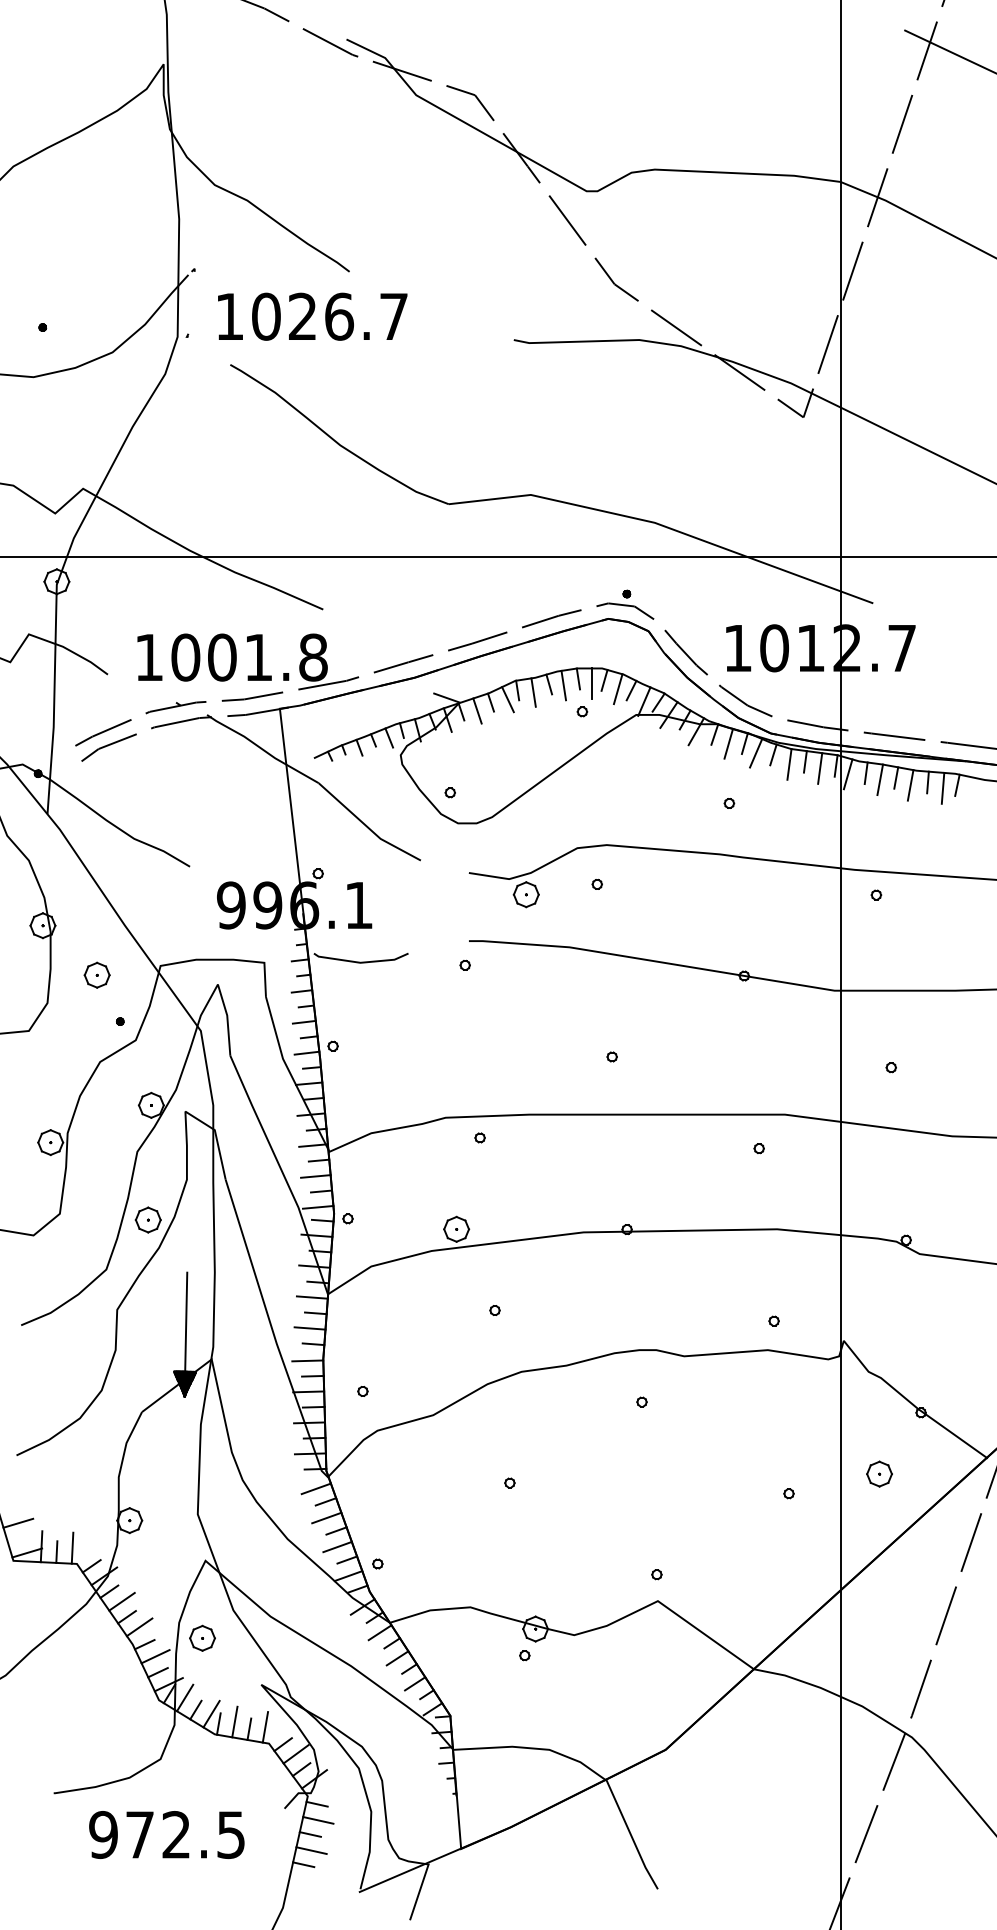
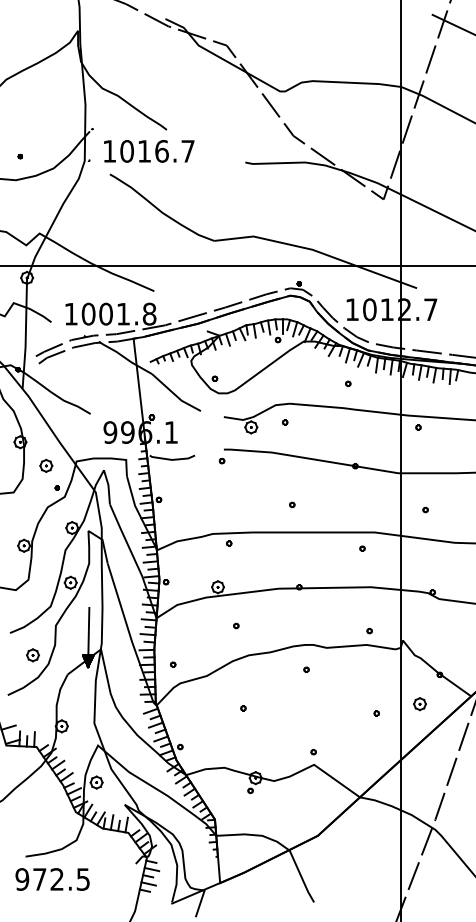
text: (302, 316) -> (144, 151), 1026.7 -> 1016.7
part: (68, 1372) -> (32, 655), added
text: (166, 1834) -> (52, 879), moved

